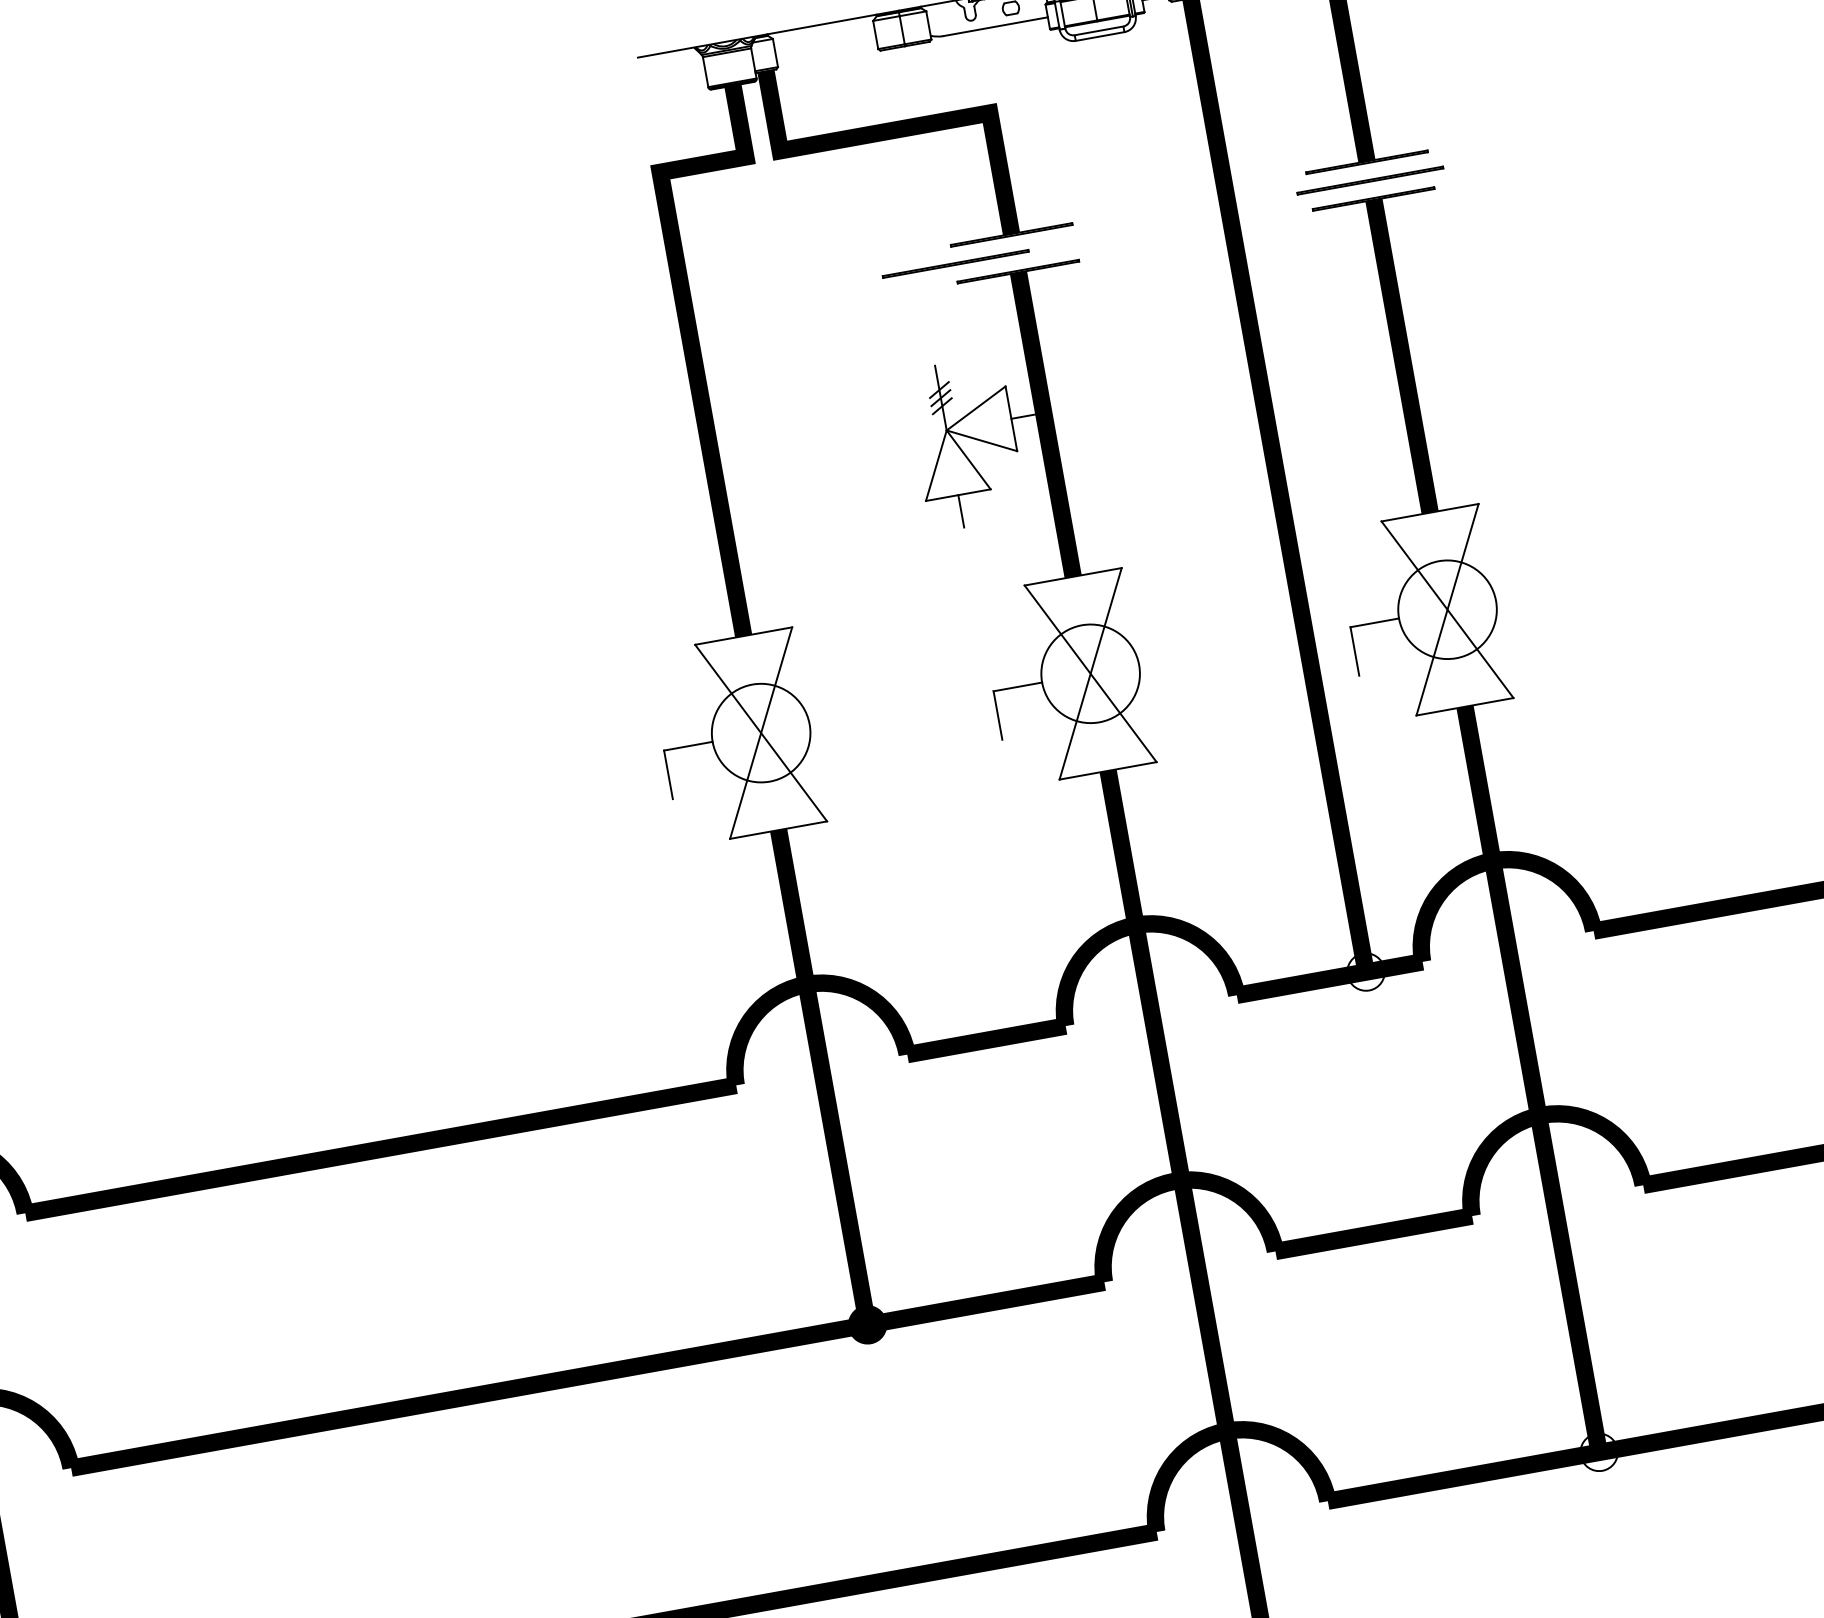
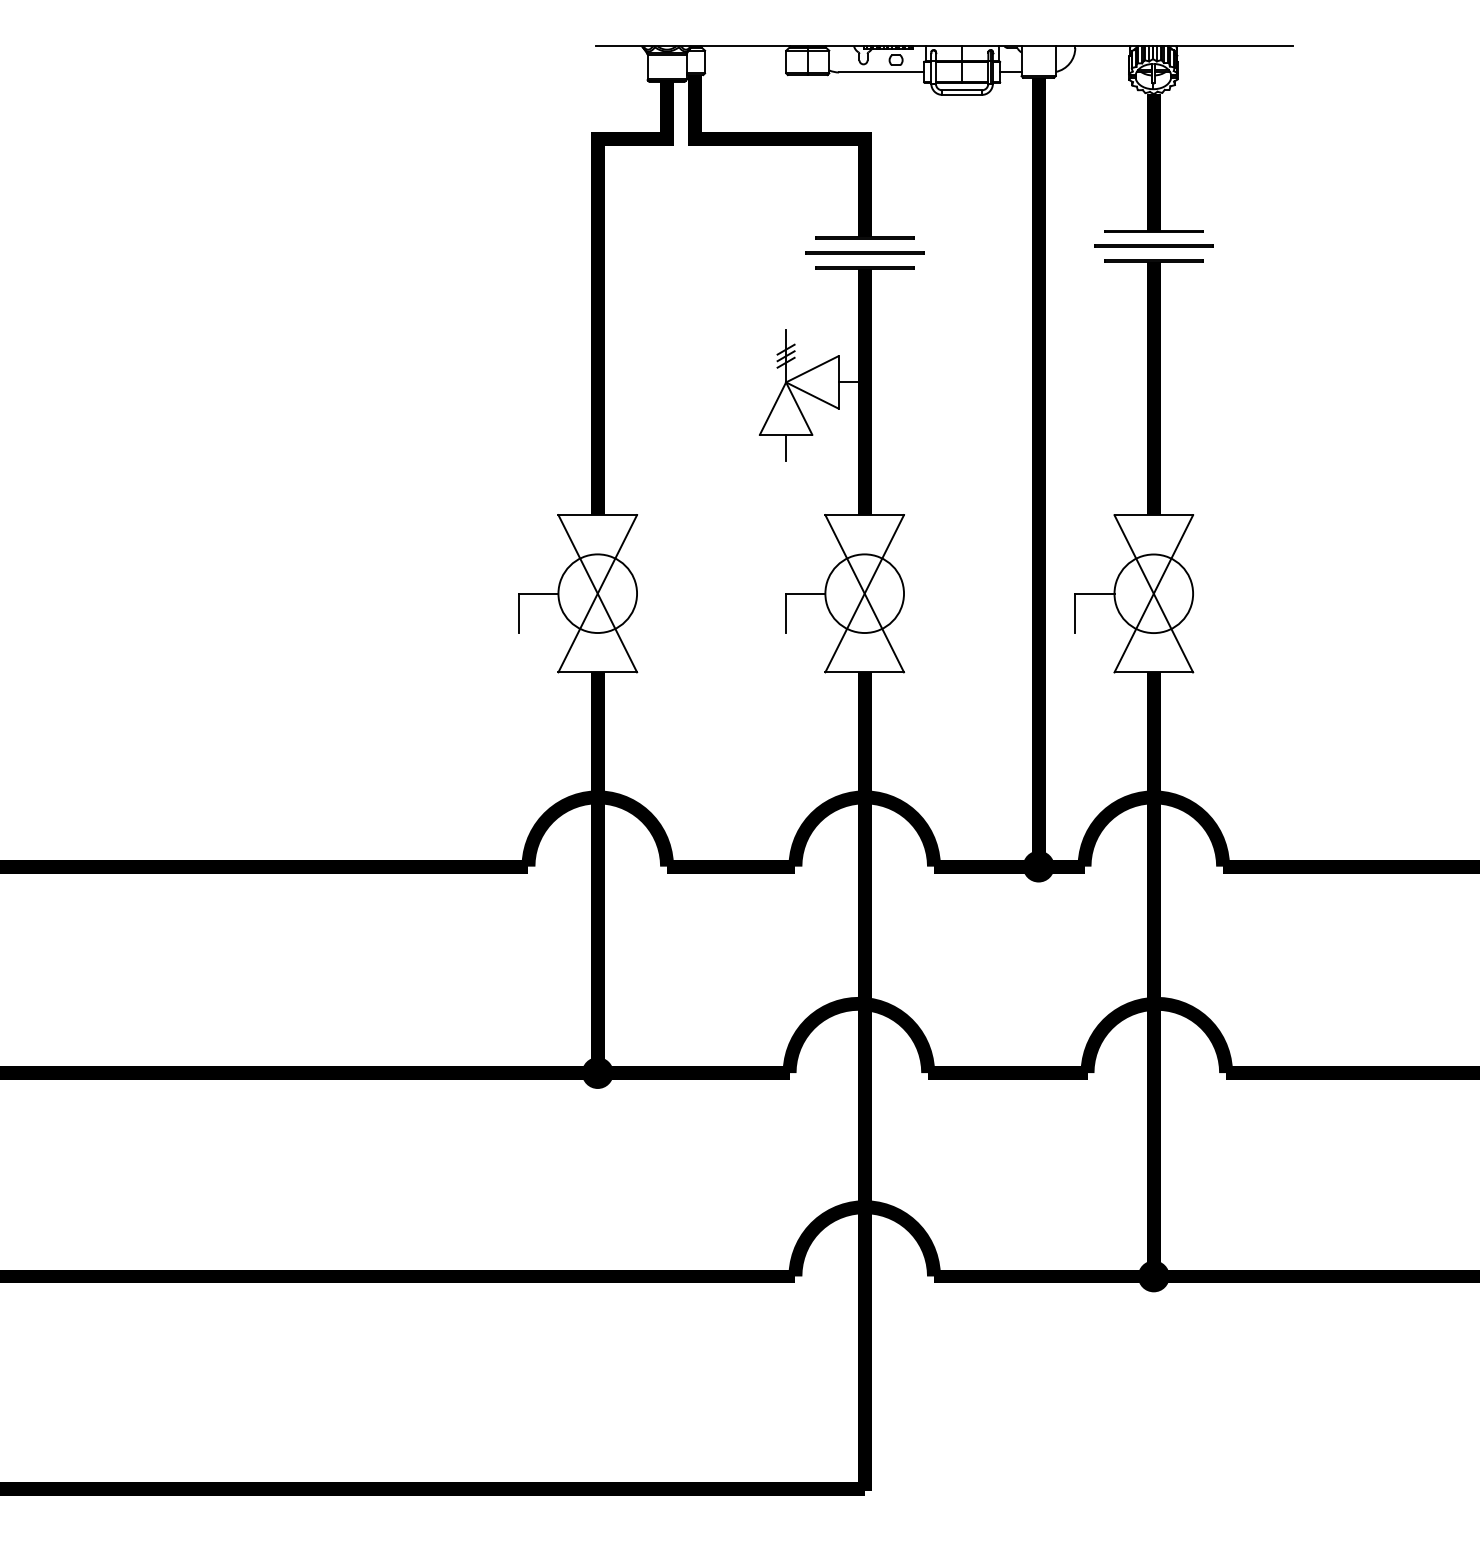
line: (955, 263) -> (864, 252), moved
fill: (1365, 971) -> (1038, 866), added
fill: (1598, 1452) -> (1153, 1276), added

